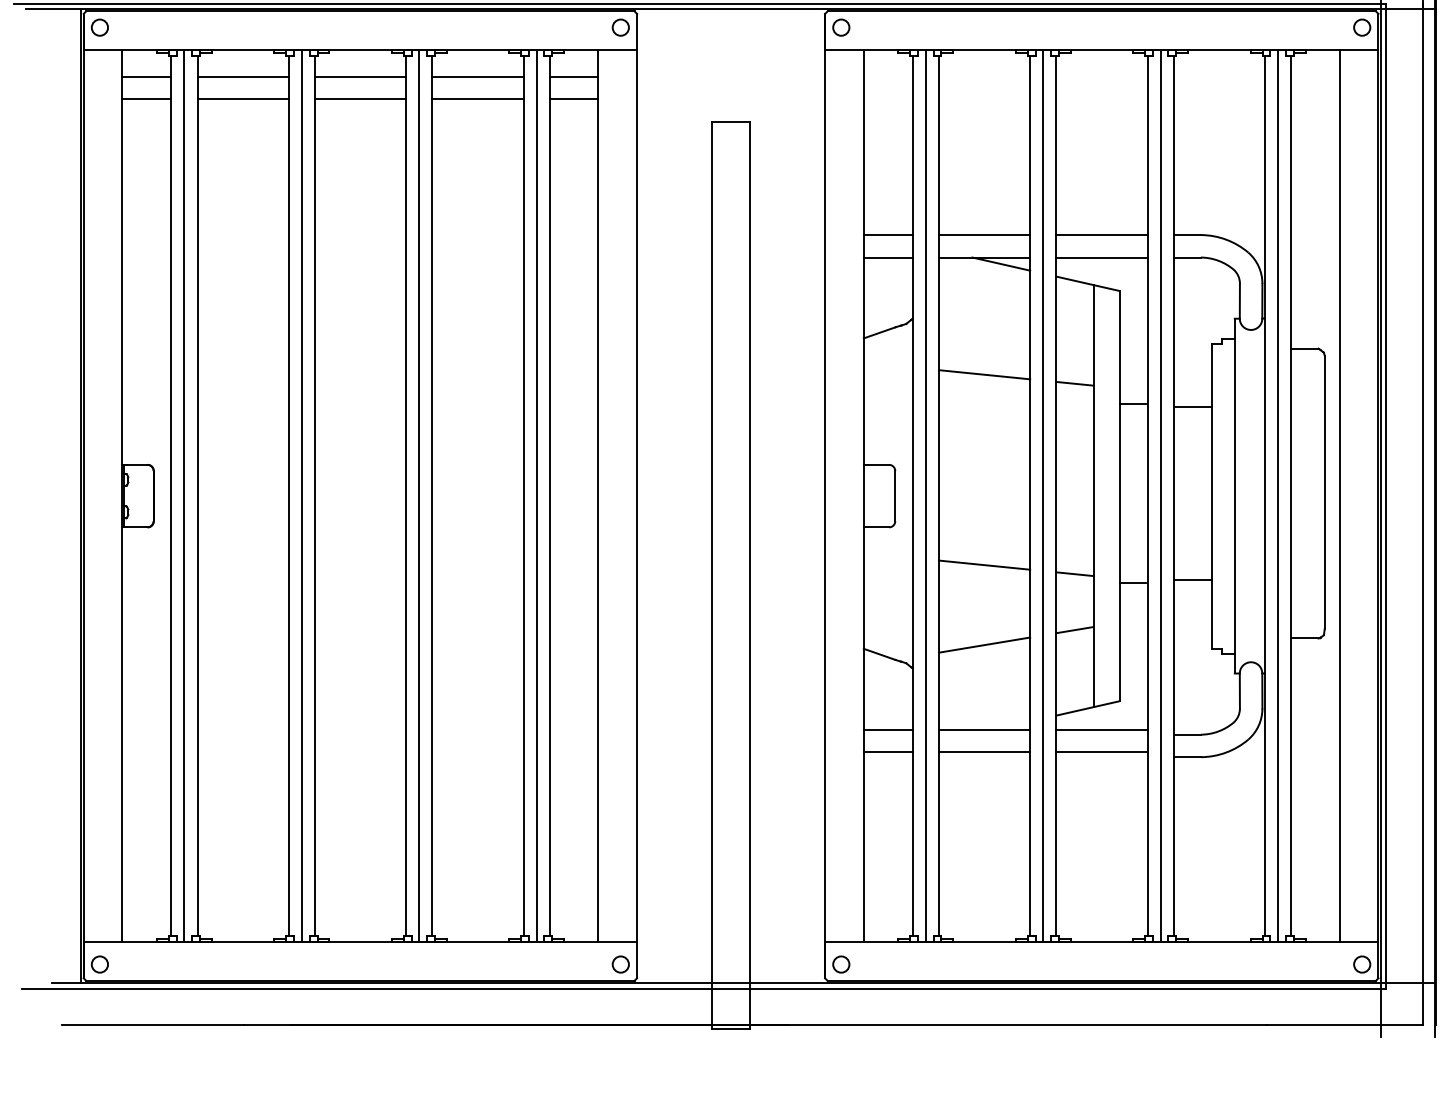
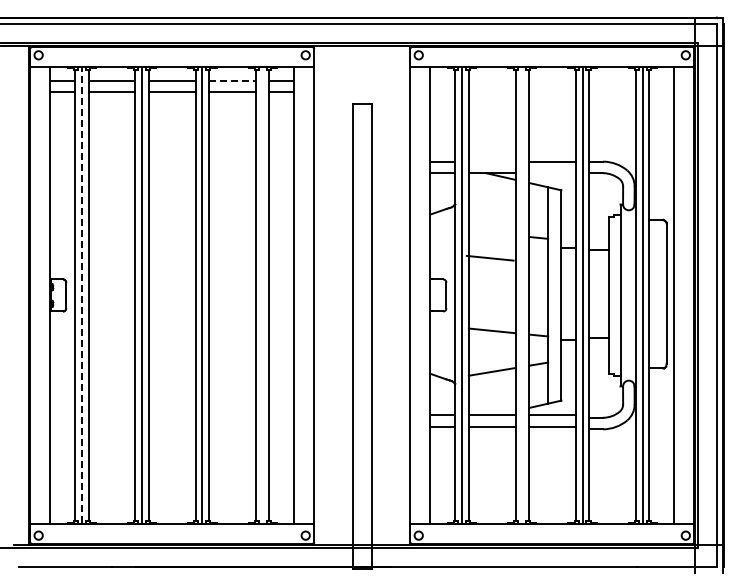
line: (479, 76) -> (233, 80), solid -> dashed
line: (983, 234) -> (491, 161), removed
line: (1102, 258) -> (552, 173), removed
line: (983, 373) -> (489, 257), moved
line: (185, 496) -> (82, 295), solid -> dashed
line: (536, 496) -> (262, 295), removed
line: (1043, 496) -> (522, 295), removed

